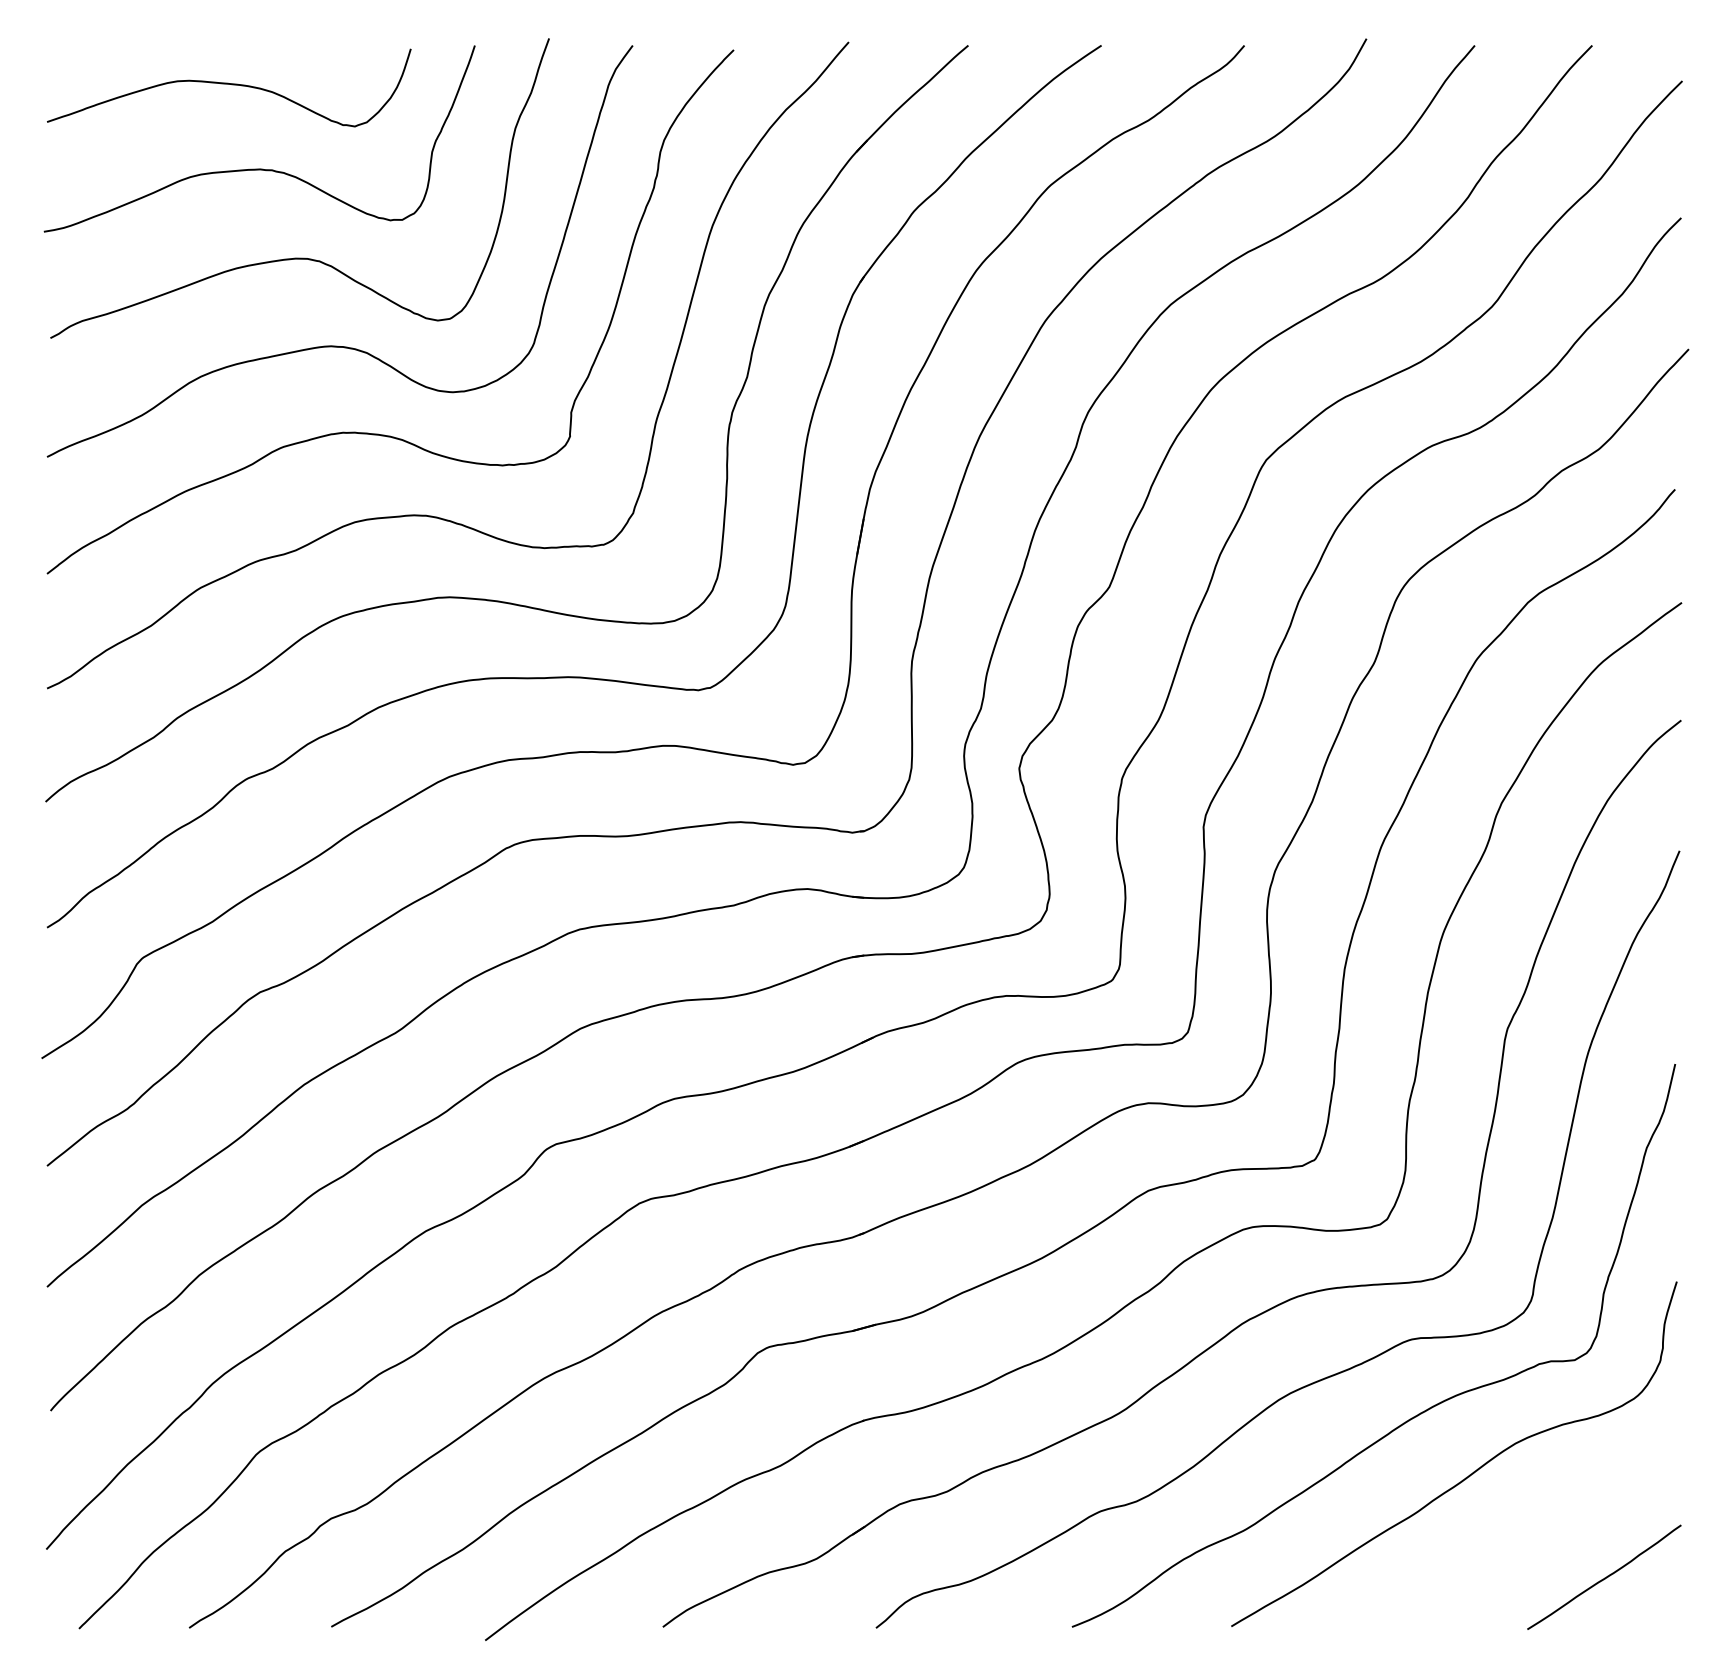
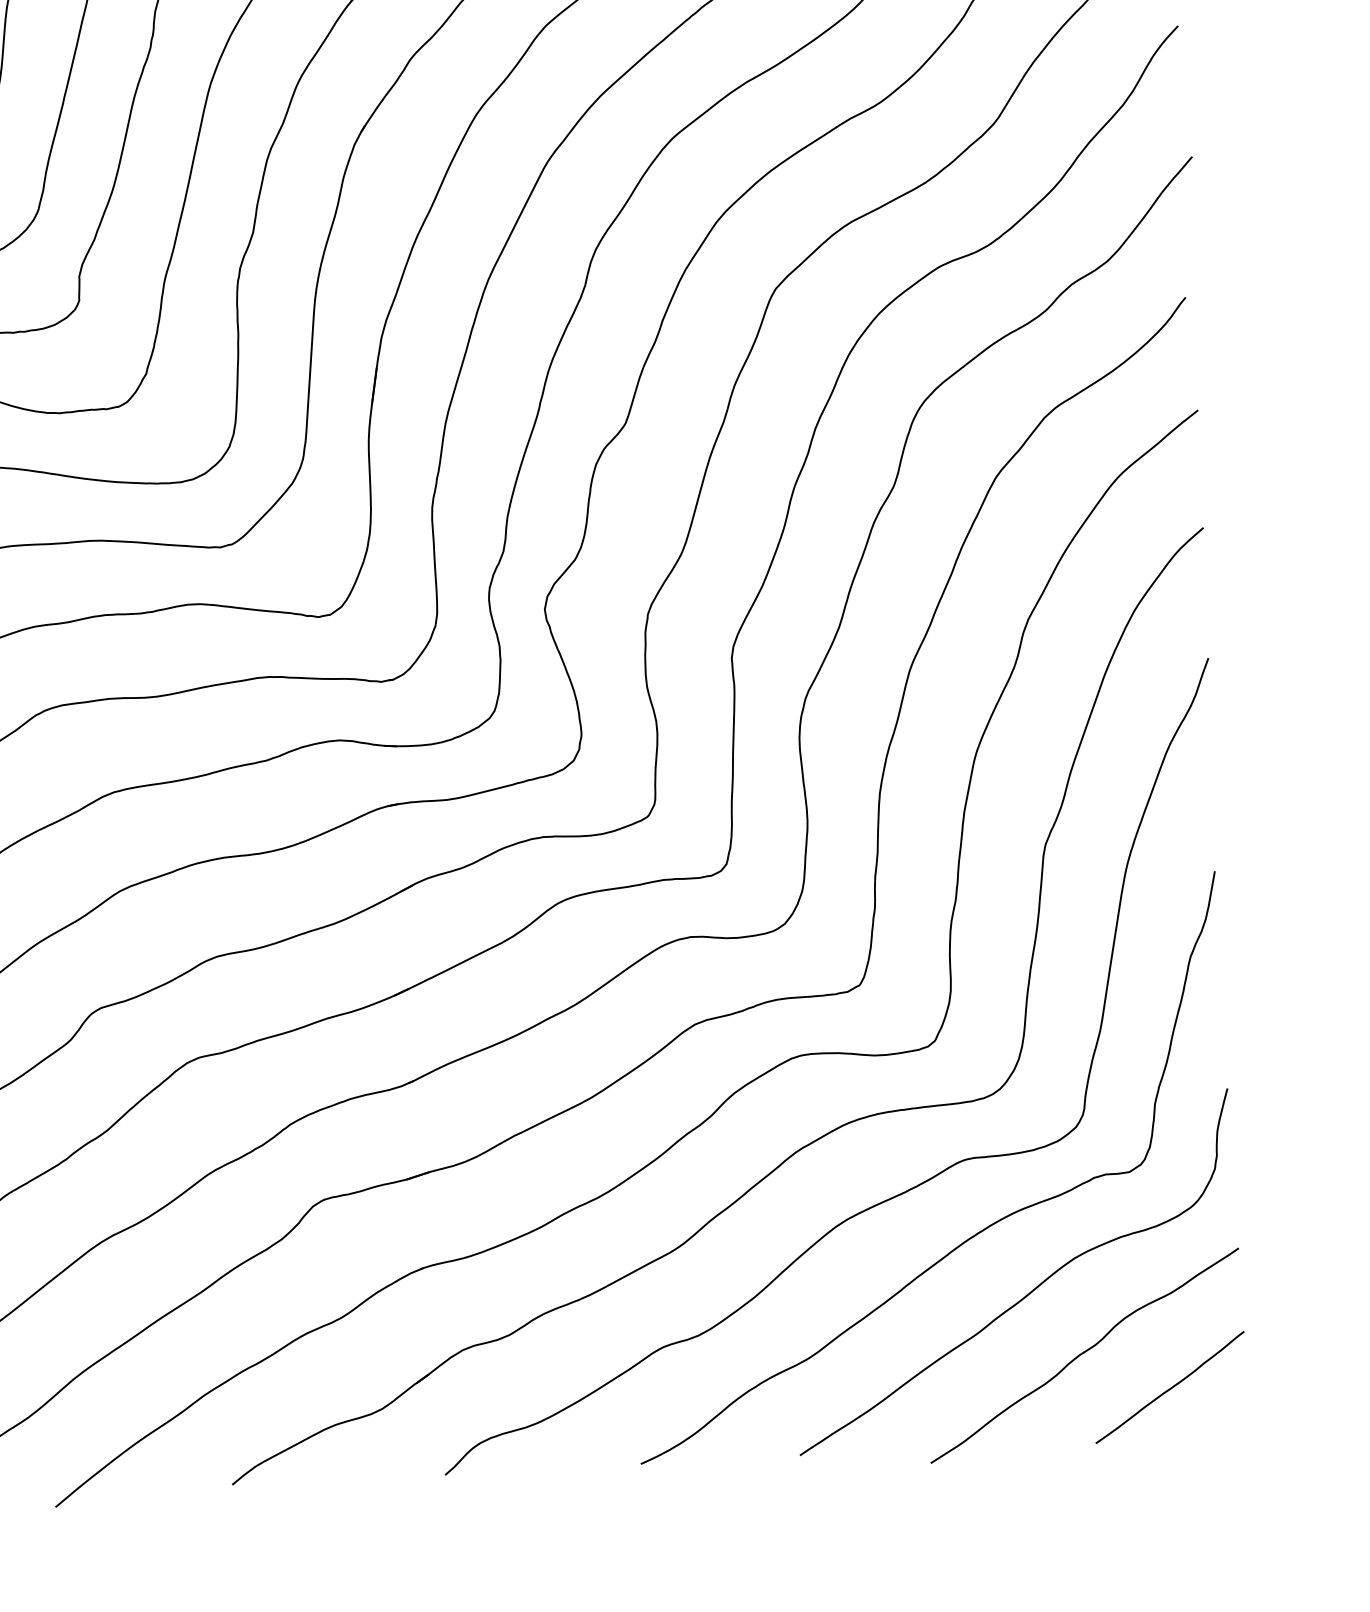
curve: (1519, 1539) -> (1083, 1354), added

